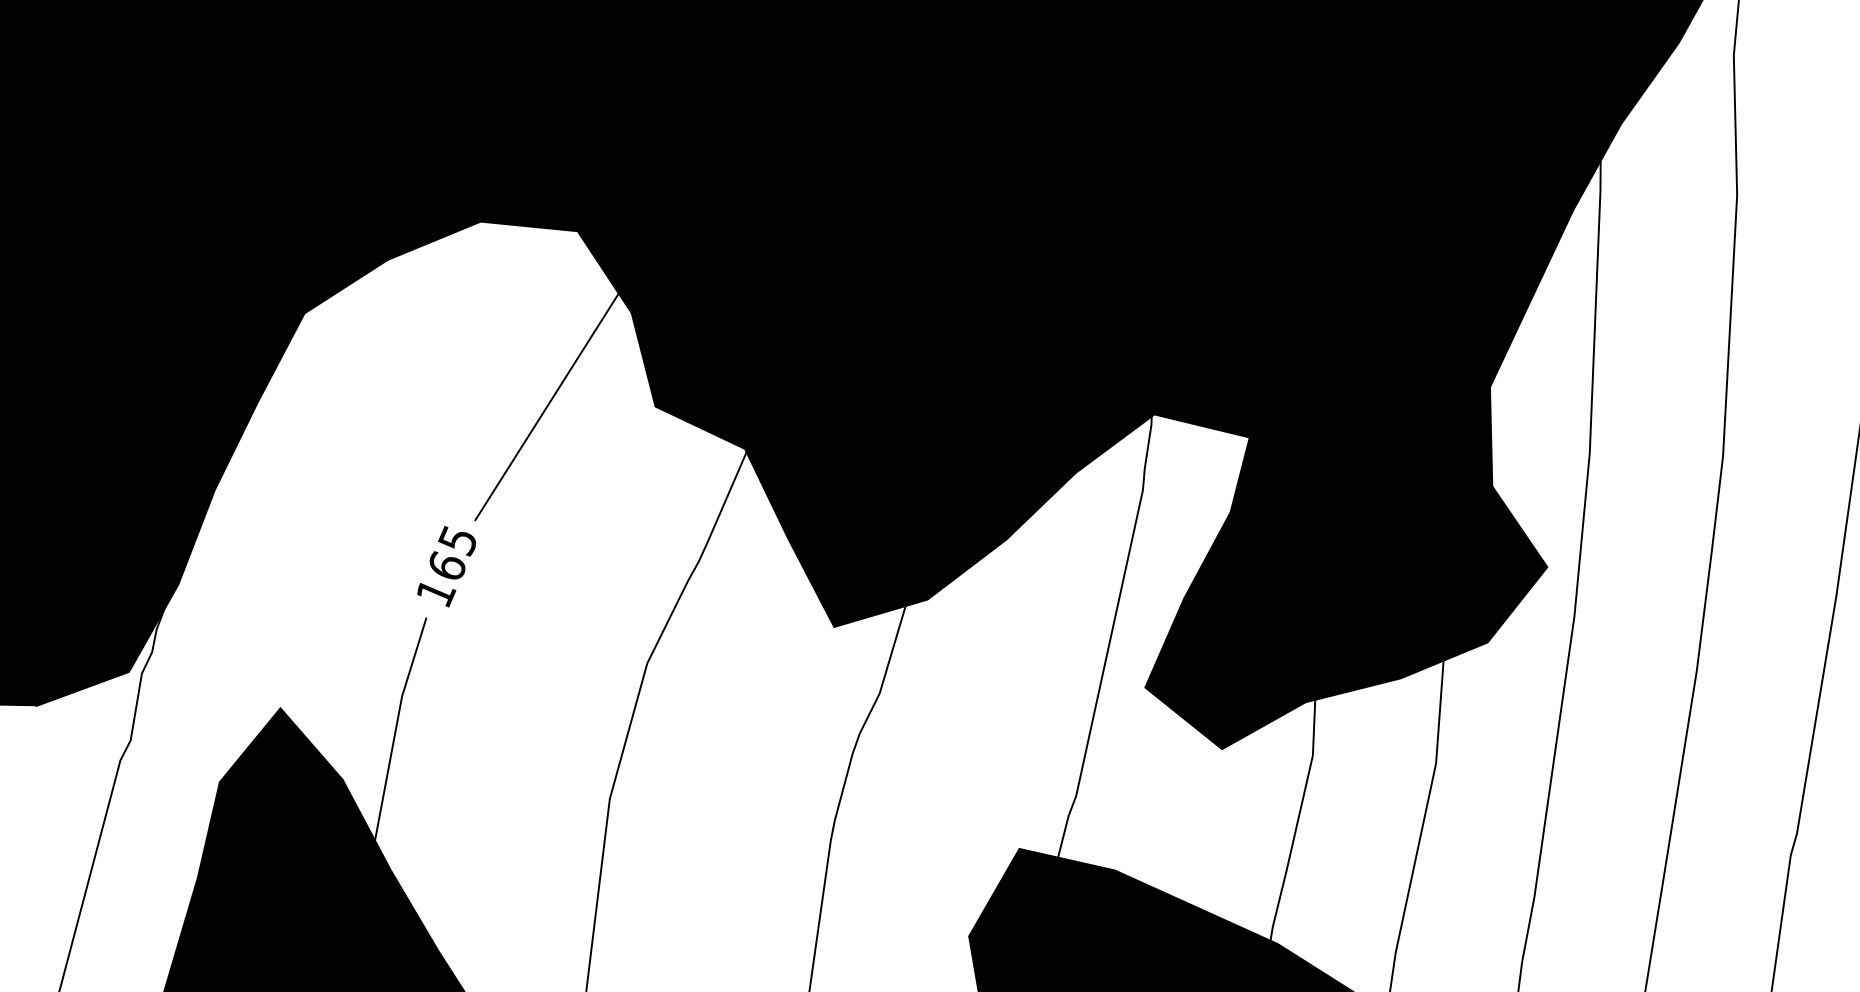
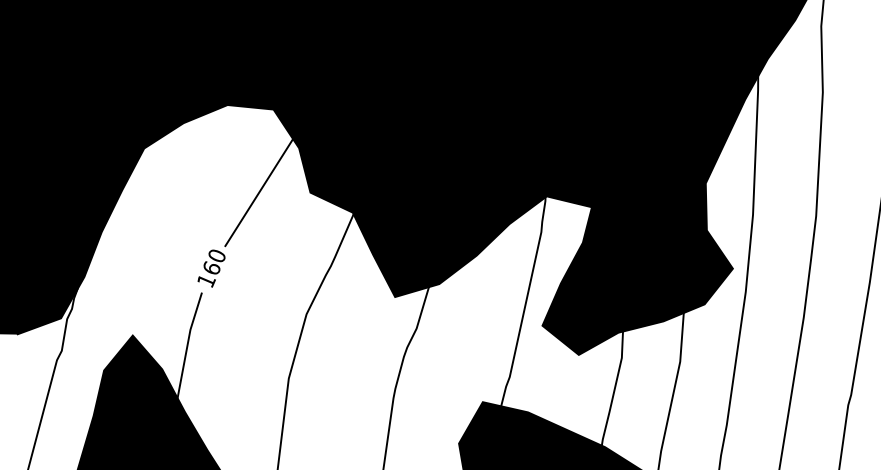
text: (457, 541) -> (216, 256), 165 -> 160

